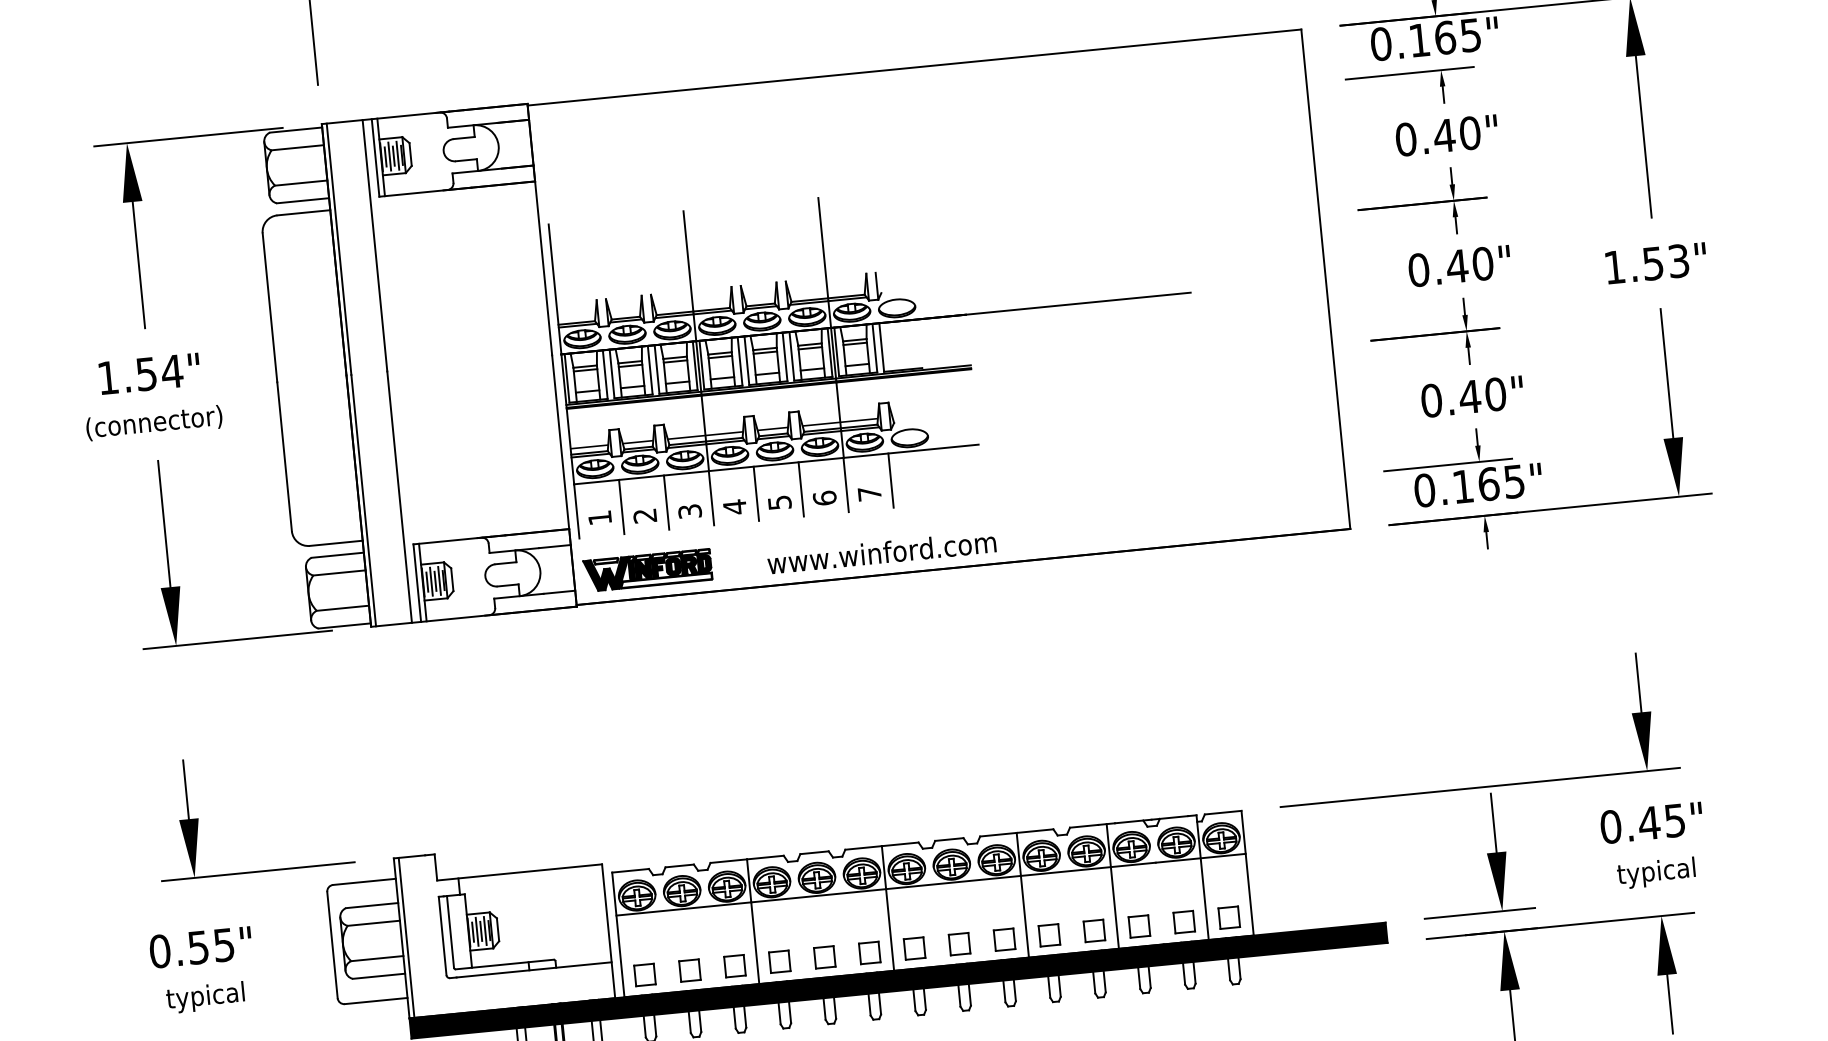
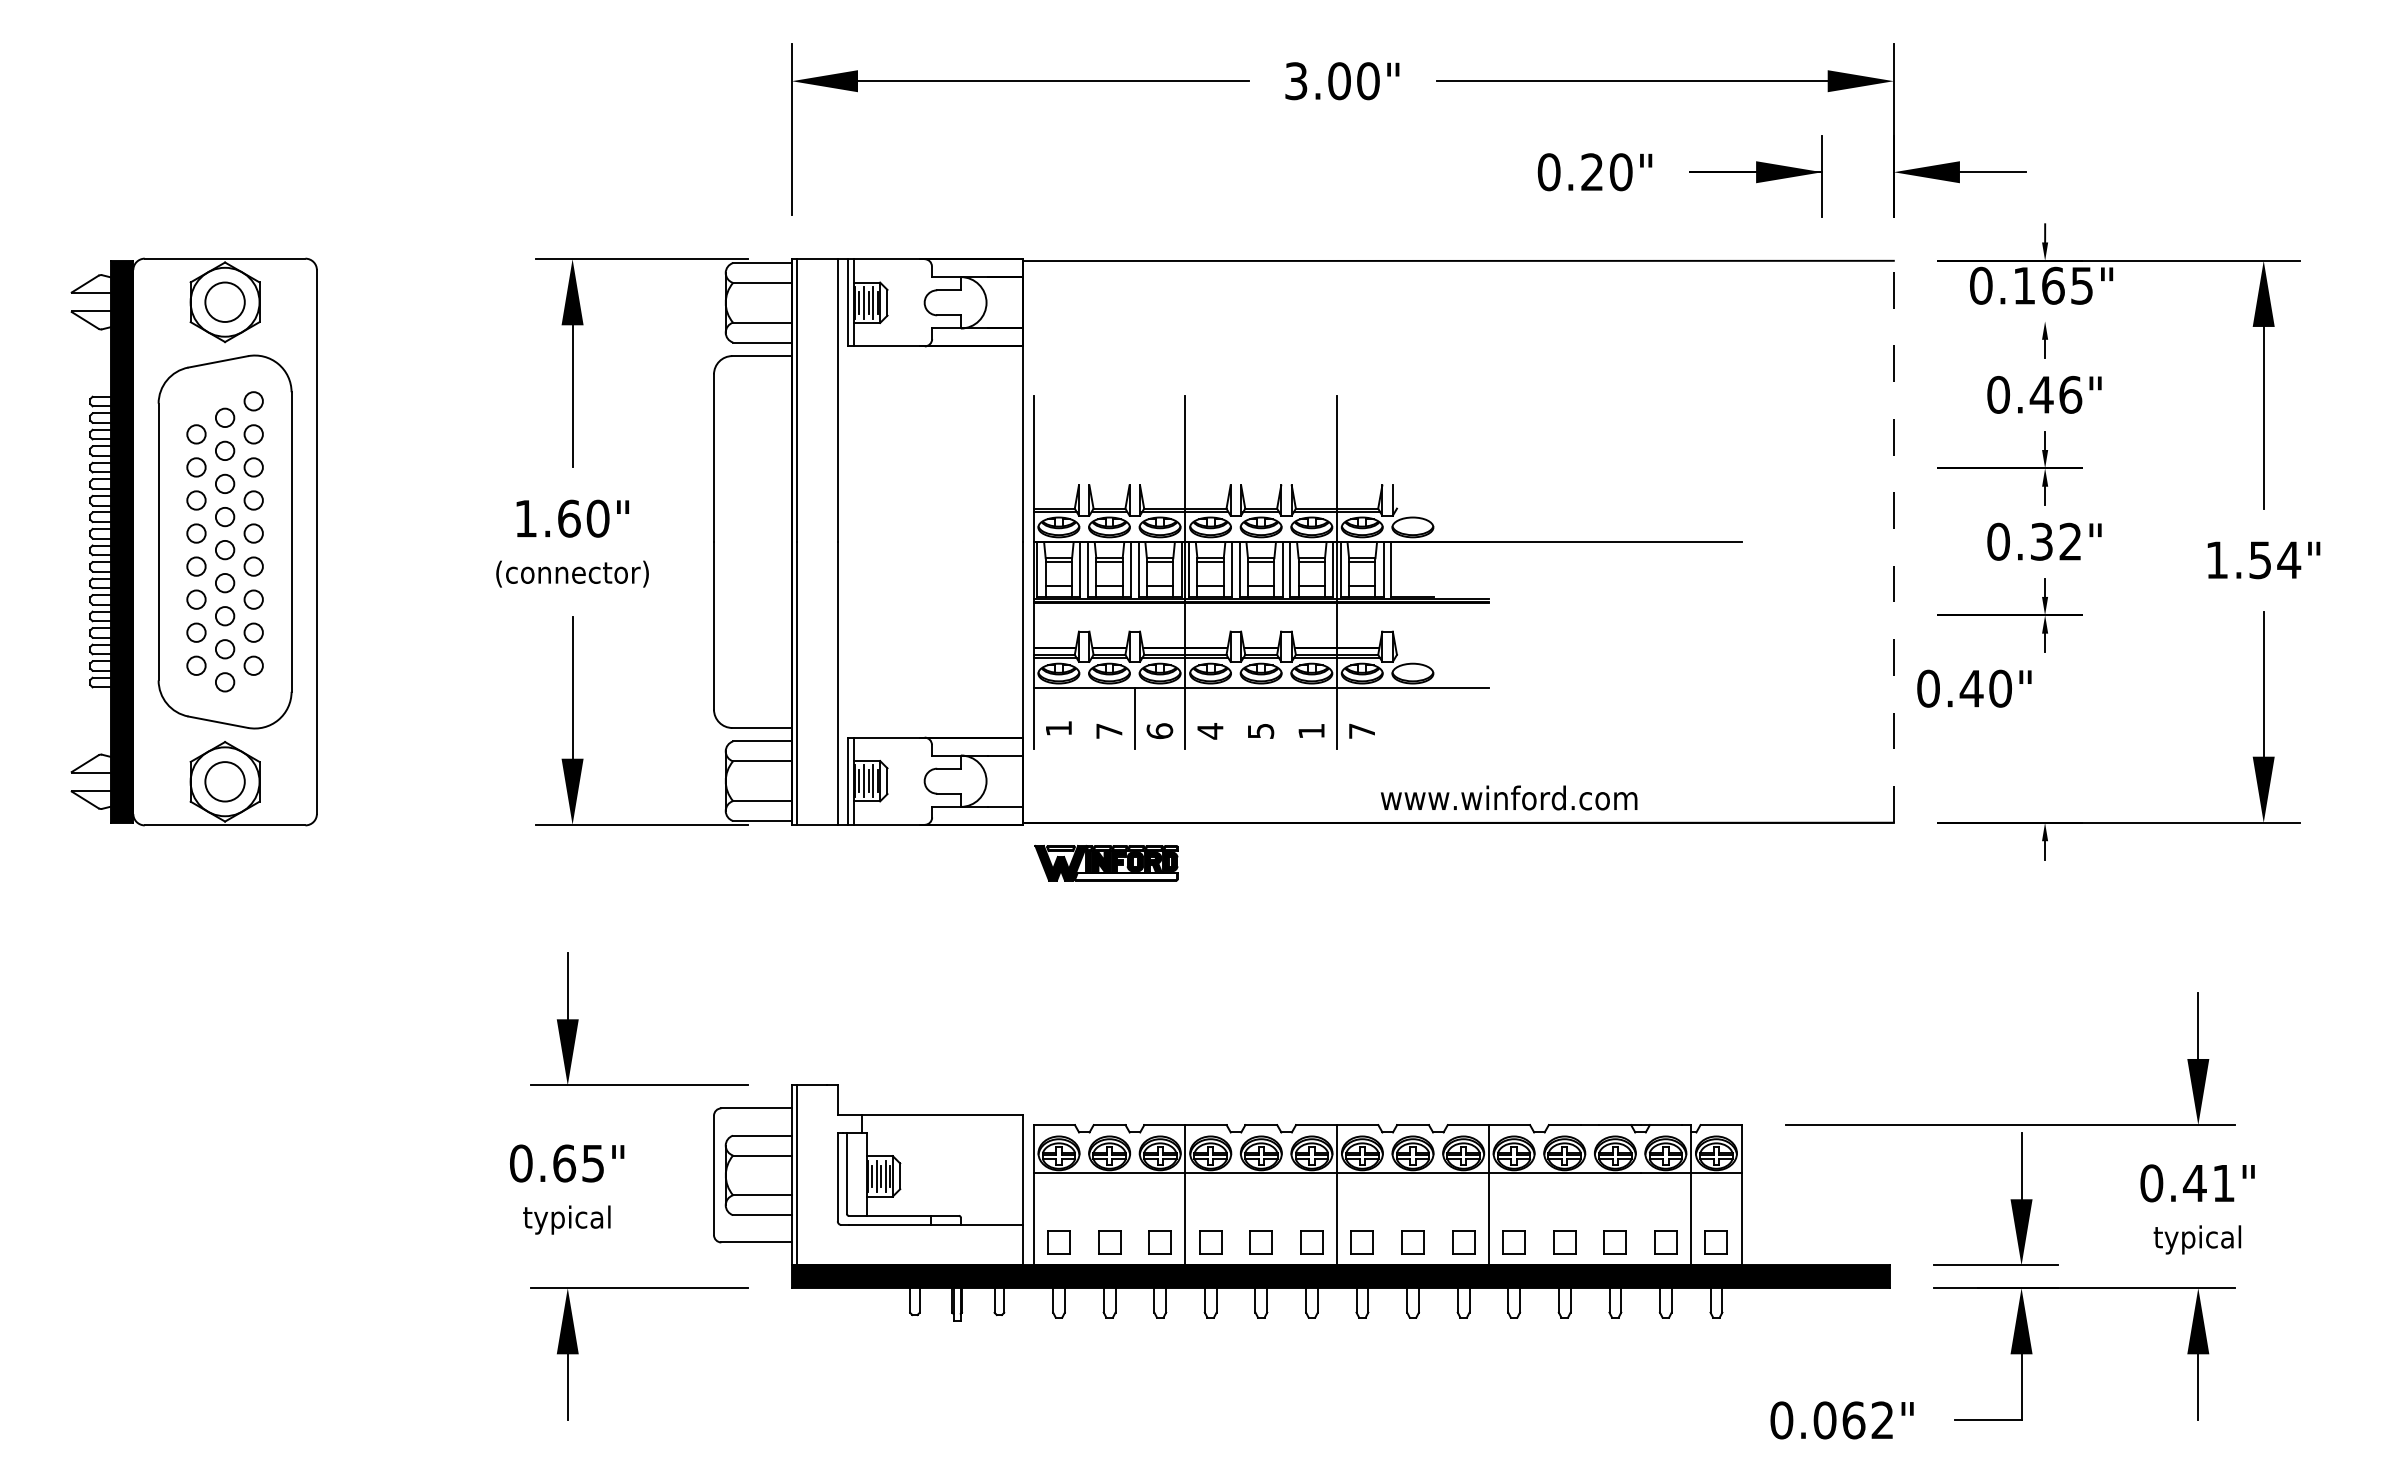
line: (1409, 73) -> (2009, 321), removed
text: (1469, 132) -> (2070, 394), 0.40" -> 0.46"
text: (1679, 261) -> (2289, 560), 1.53" -> 1.54"
text: (1469, 264) -> (2055, 541), 0.40" -> 0.32"
line: (1325, 278) -> (1893, 541), solid -> dashed
text: (159, 372) -> (583, 518), 1.54" -> 1.60"
text: (1472, 396) -> (1974, 688), moved
part: (1461, 466) -> (2024, 765), removed
line: (891, 480) -> (1387, 718), removed
line: (801, 489) -> (1286, 718), removed
line: (756, 493) -> (1235, 718), removed
text: (824, 498) -> (1311, 731), 6 -> 1
line: (621, 506) -> (1084, 718), removed
text: (689, 511) -> (1159, 731), 3 -> 6
text: (645, 515) -> (1109, 730), 2 -> 7
text: (881, 552) -> (1508, 797), moved
part: (647, 570) -> (1106, 863), moved
text: (1674, 820) -> (2223, 1183), 0.45" -> 0.41"
line: (1113, 886) -> (1590, 1195), removed
text: (198, 947) -> (564, 1163), 0.55" -> 0.65"

